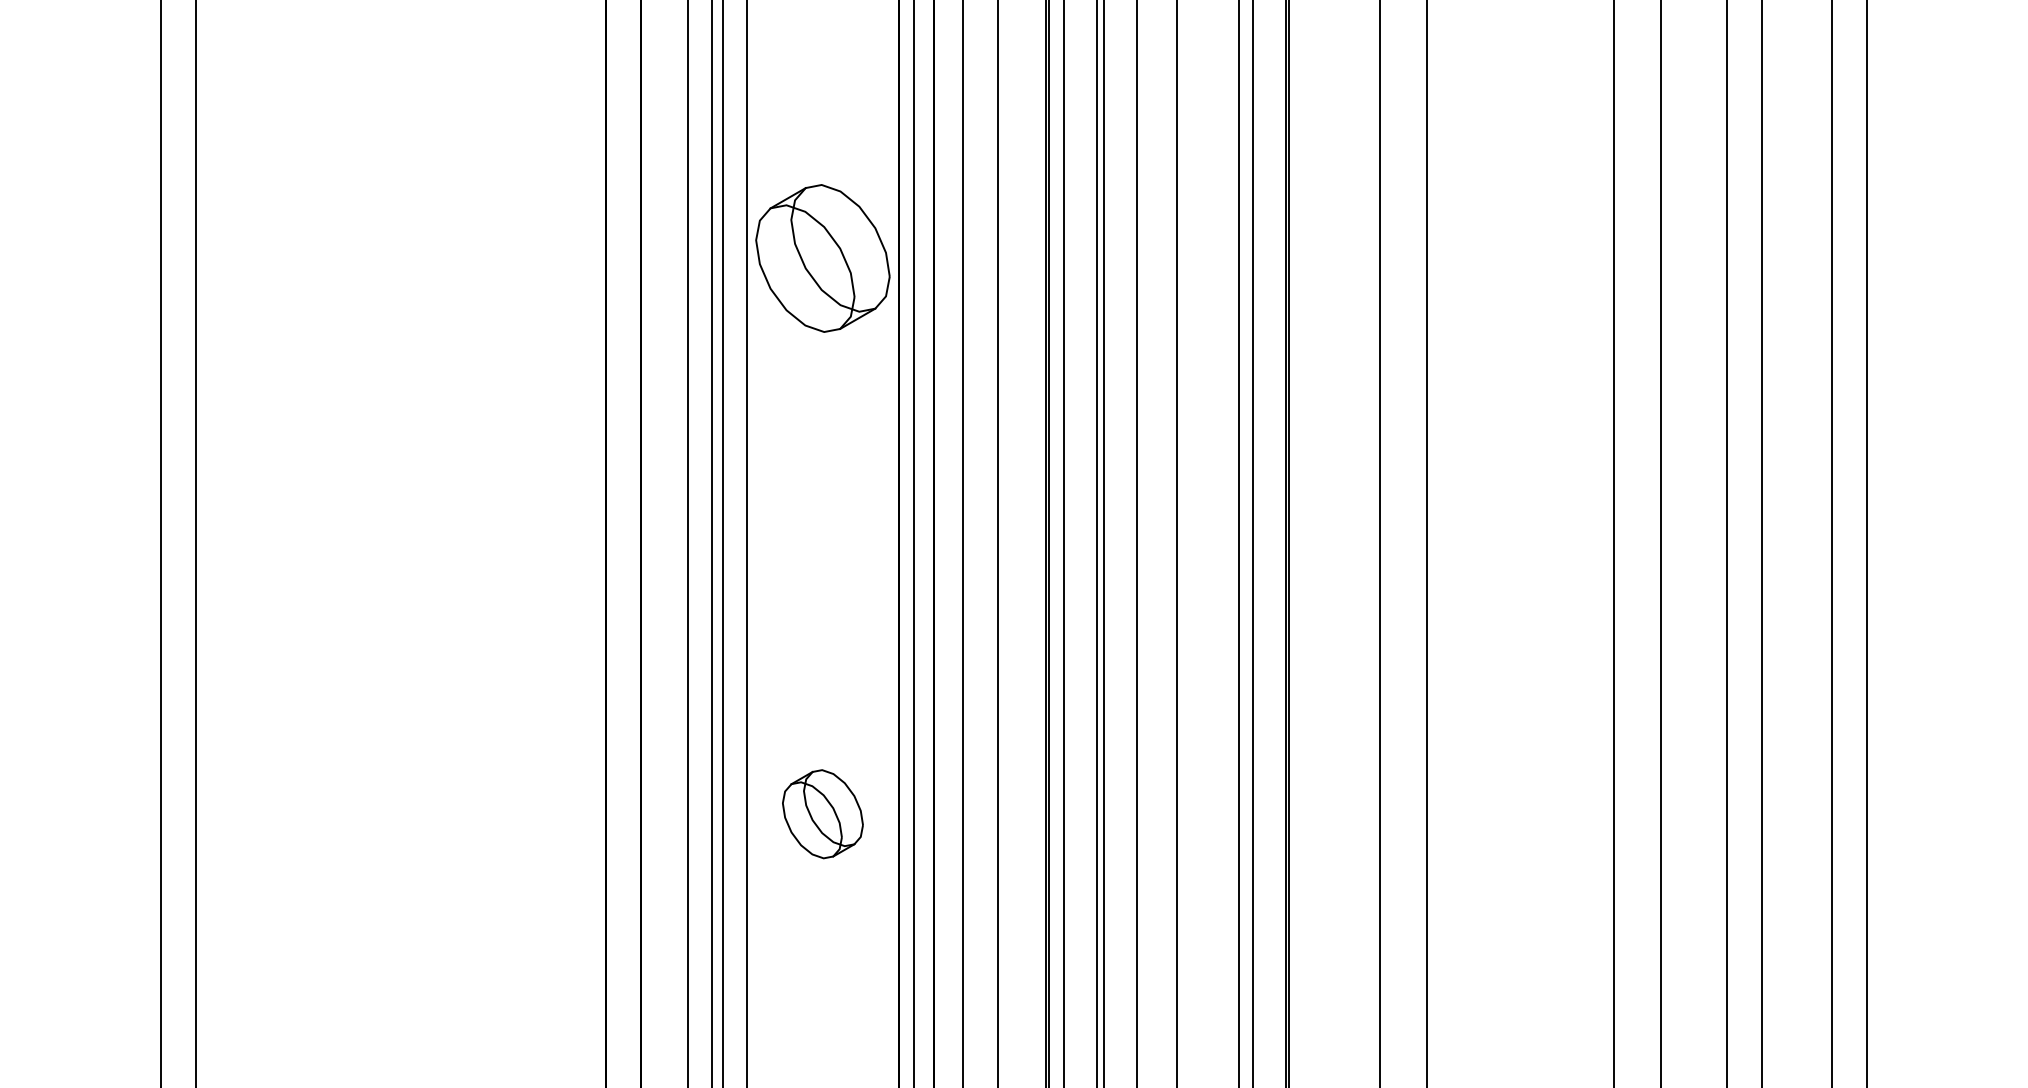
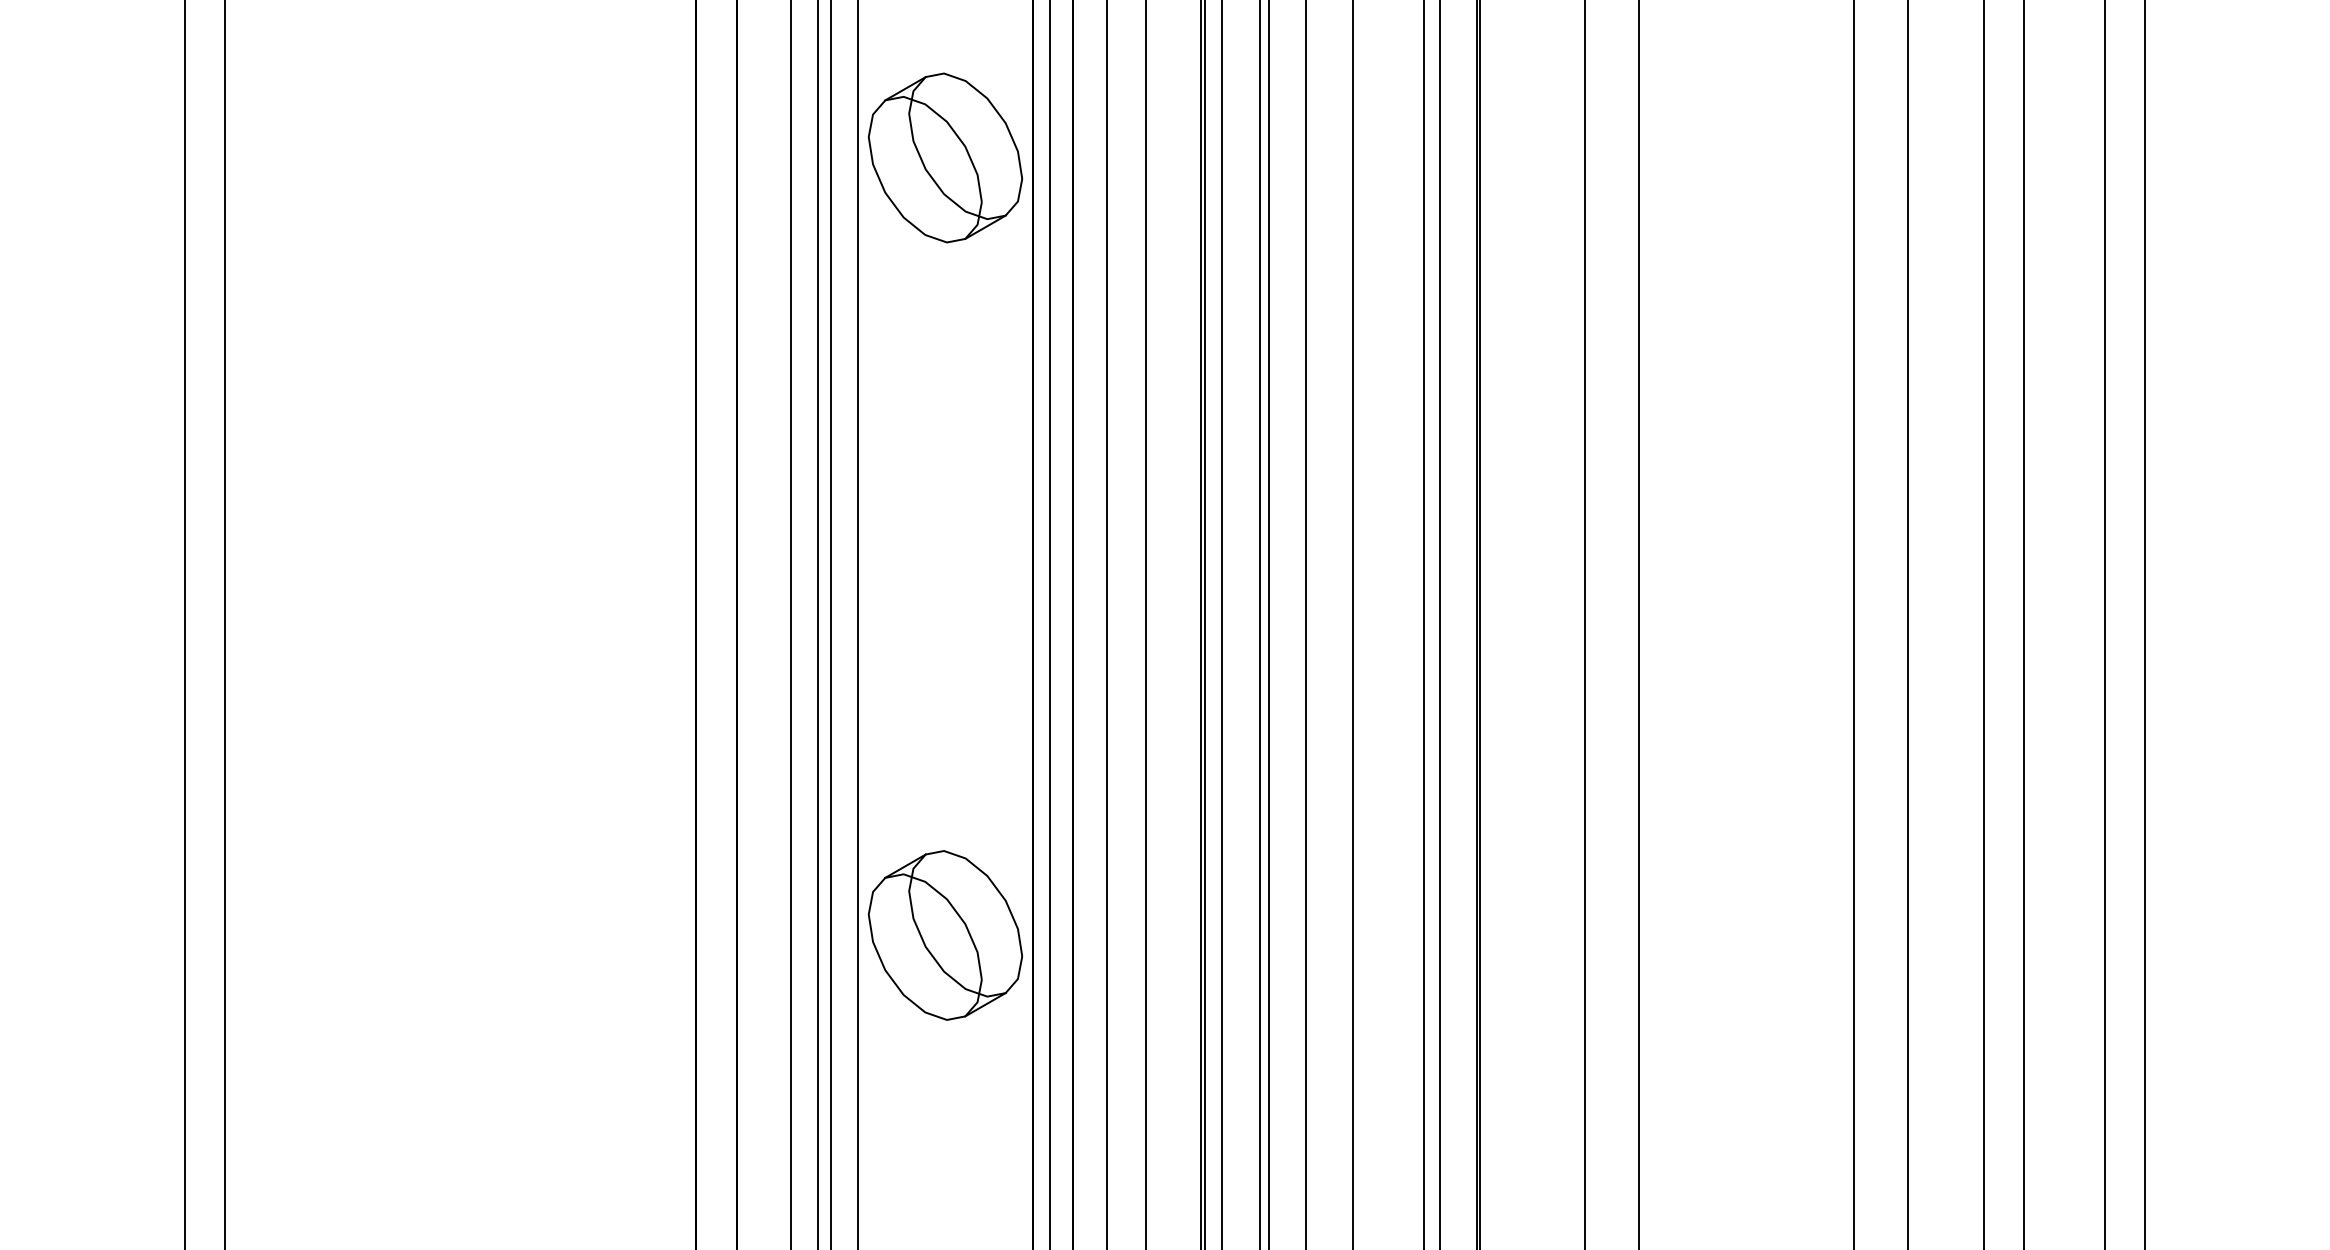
part: (822, 258) -> (945, 157), moved
part: (822, 814) -> (945, 935), size x1.67

